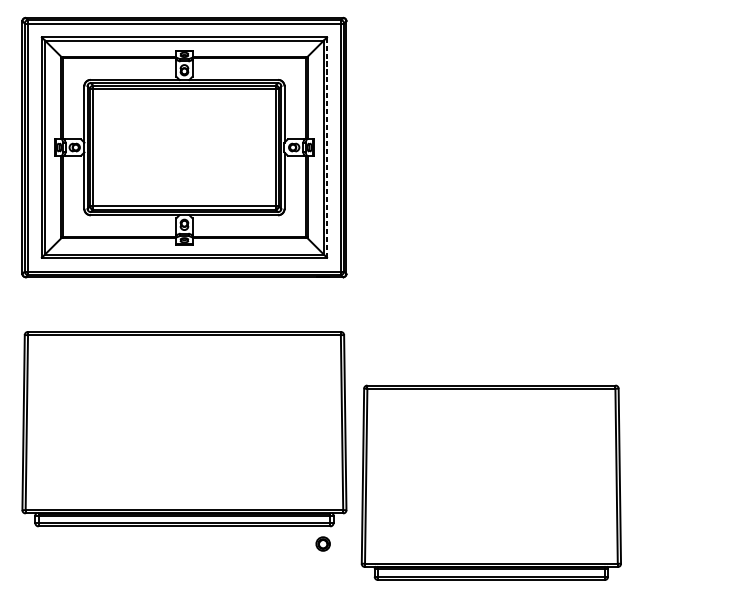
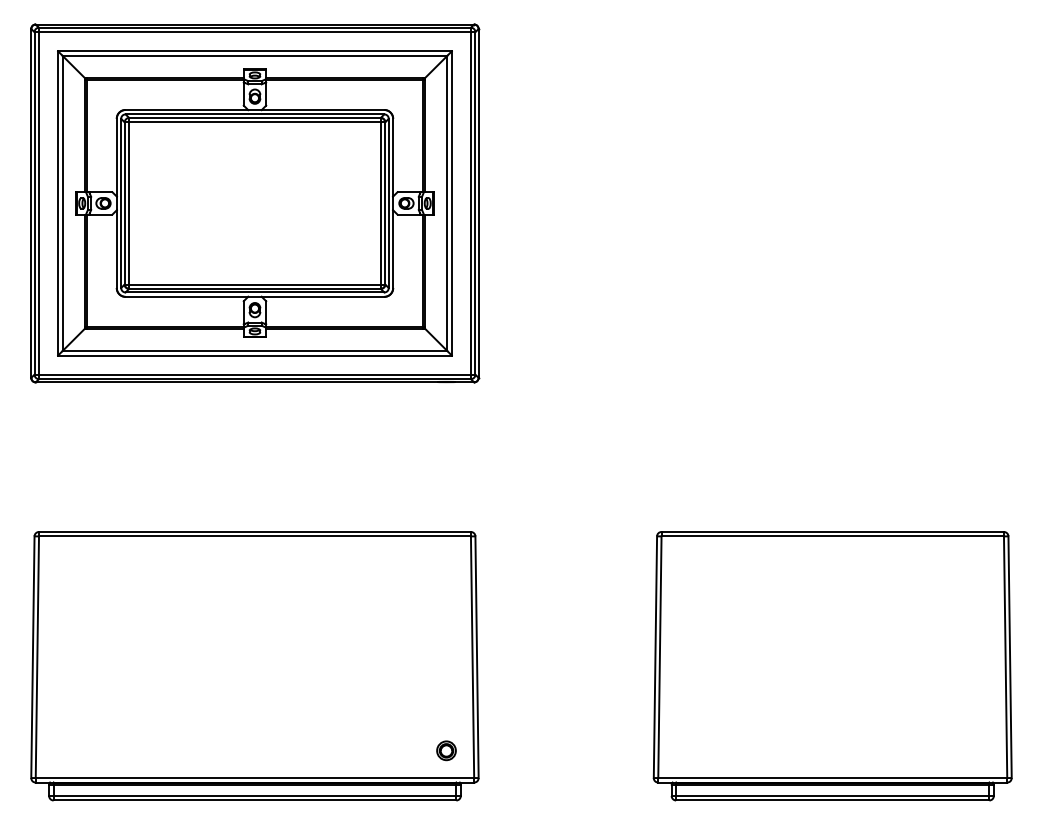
line: (326, 146) -> (451, 202), dashed -> solid
part: (184, 429) -> (254, 666), moved
part: (491, 482) -> (832, 666), moved

